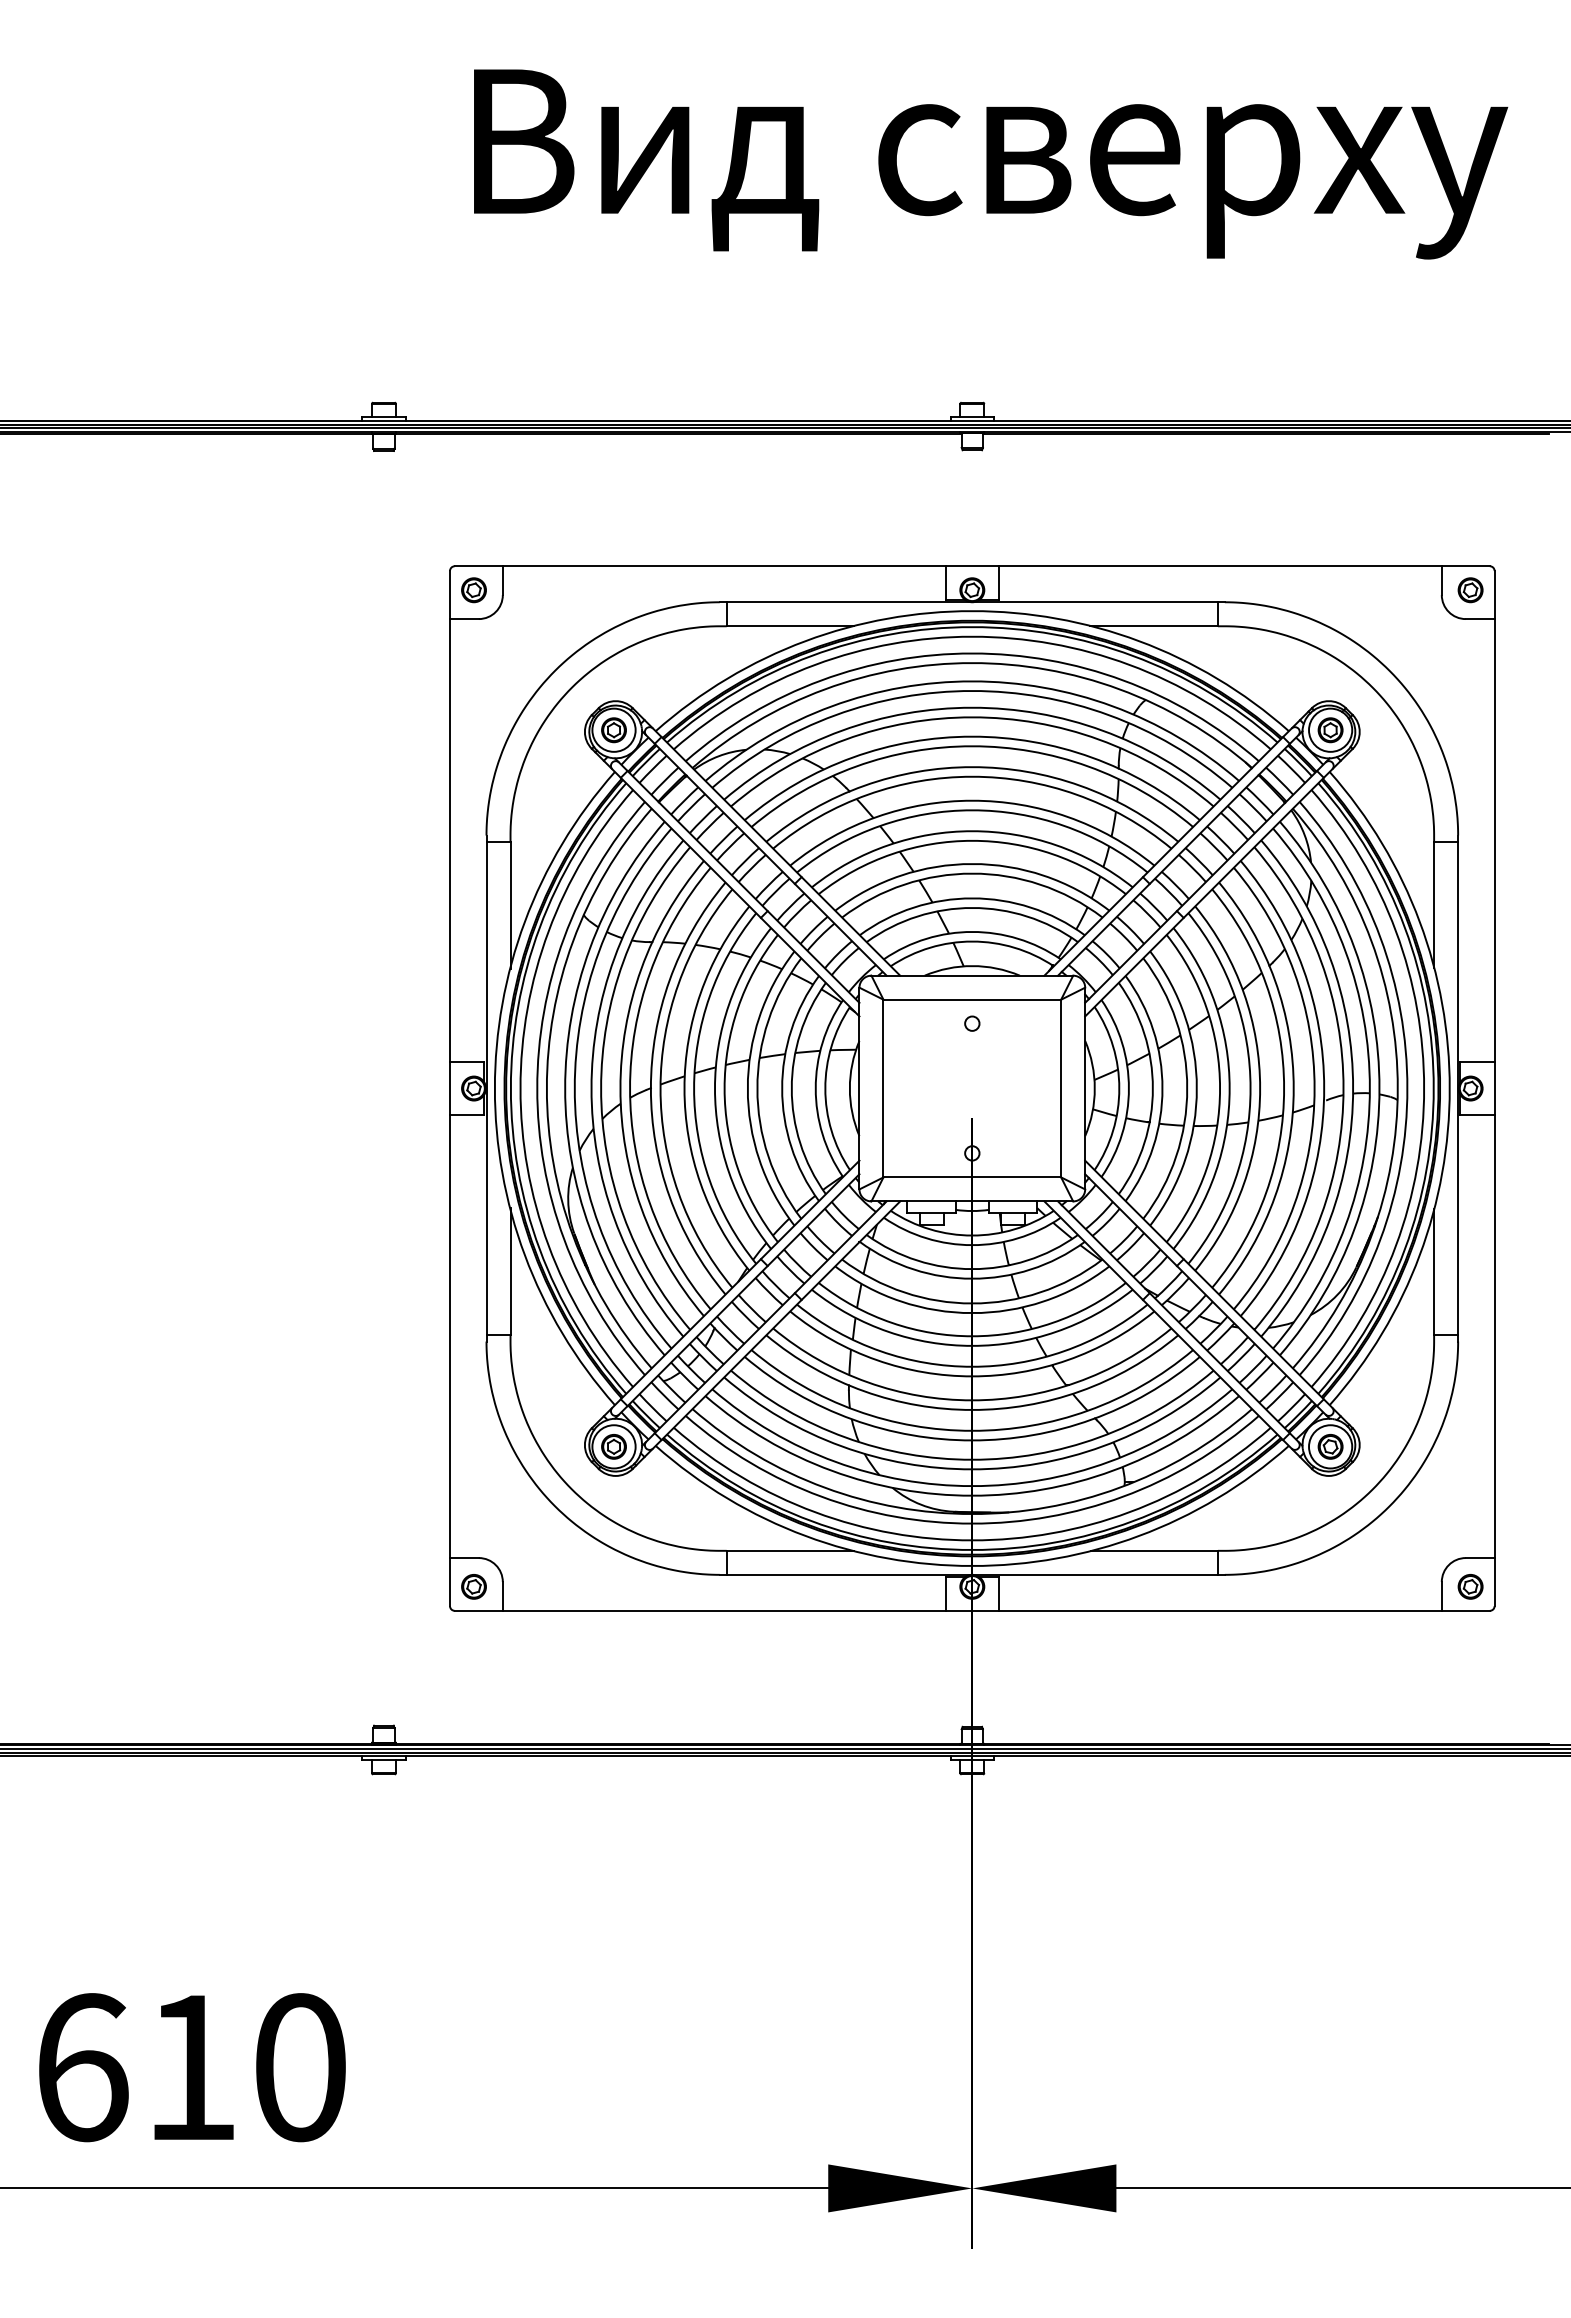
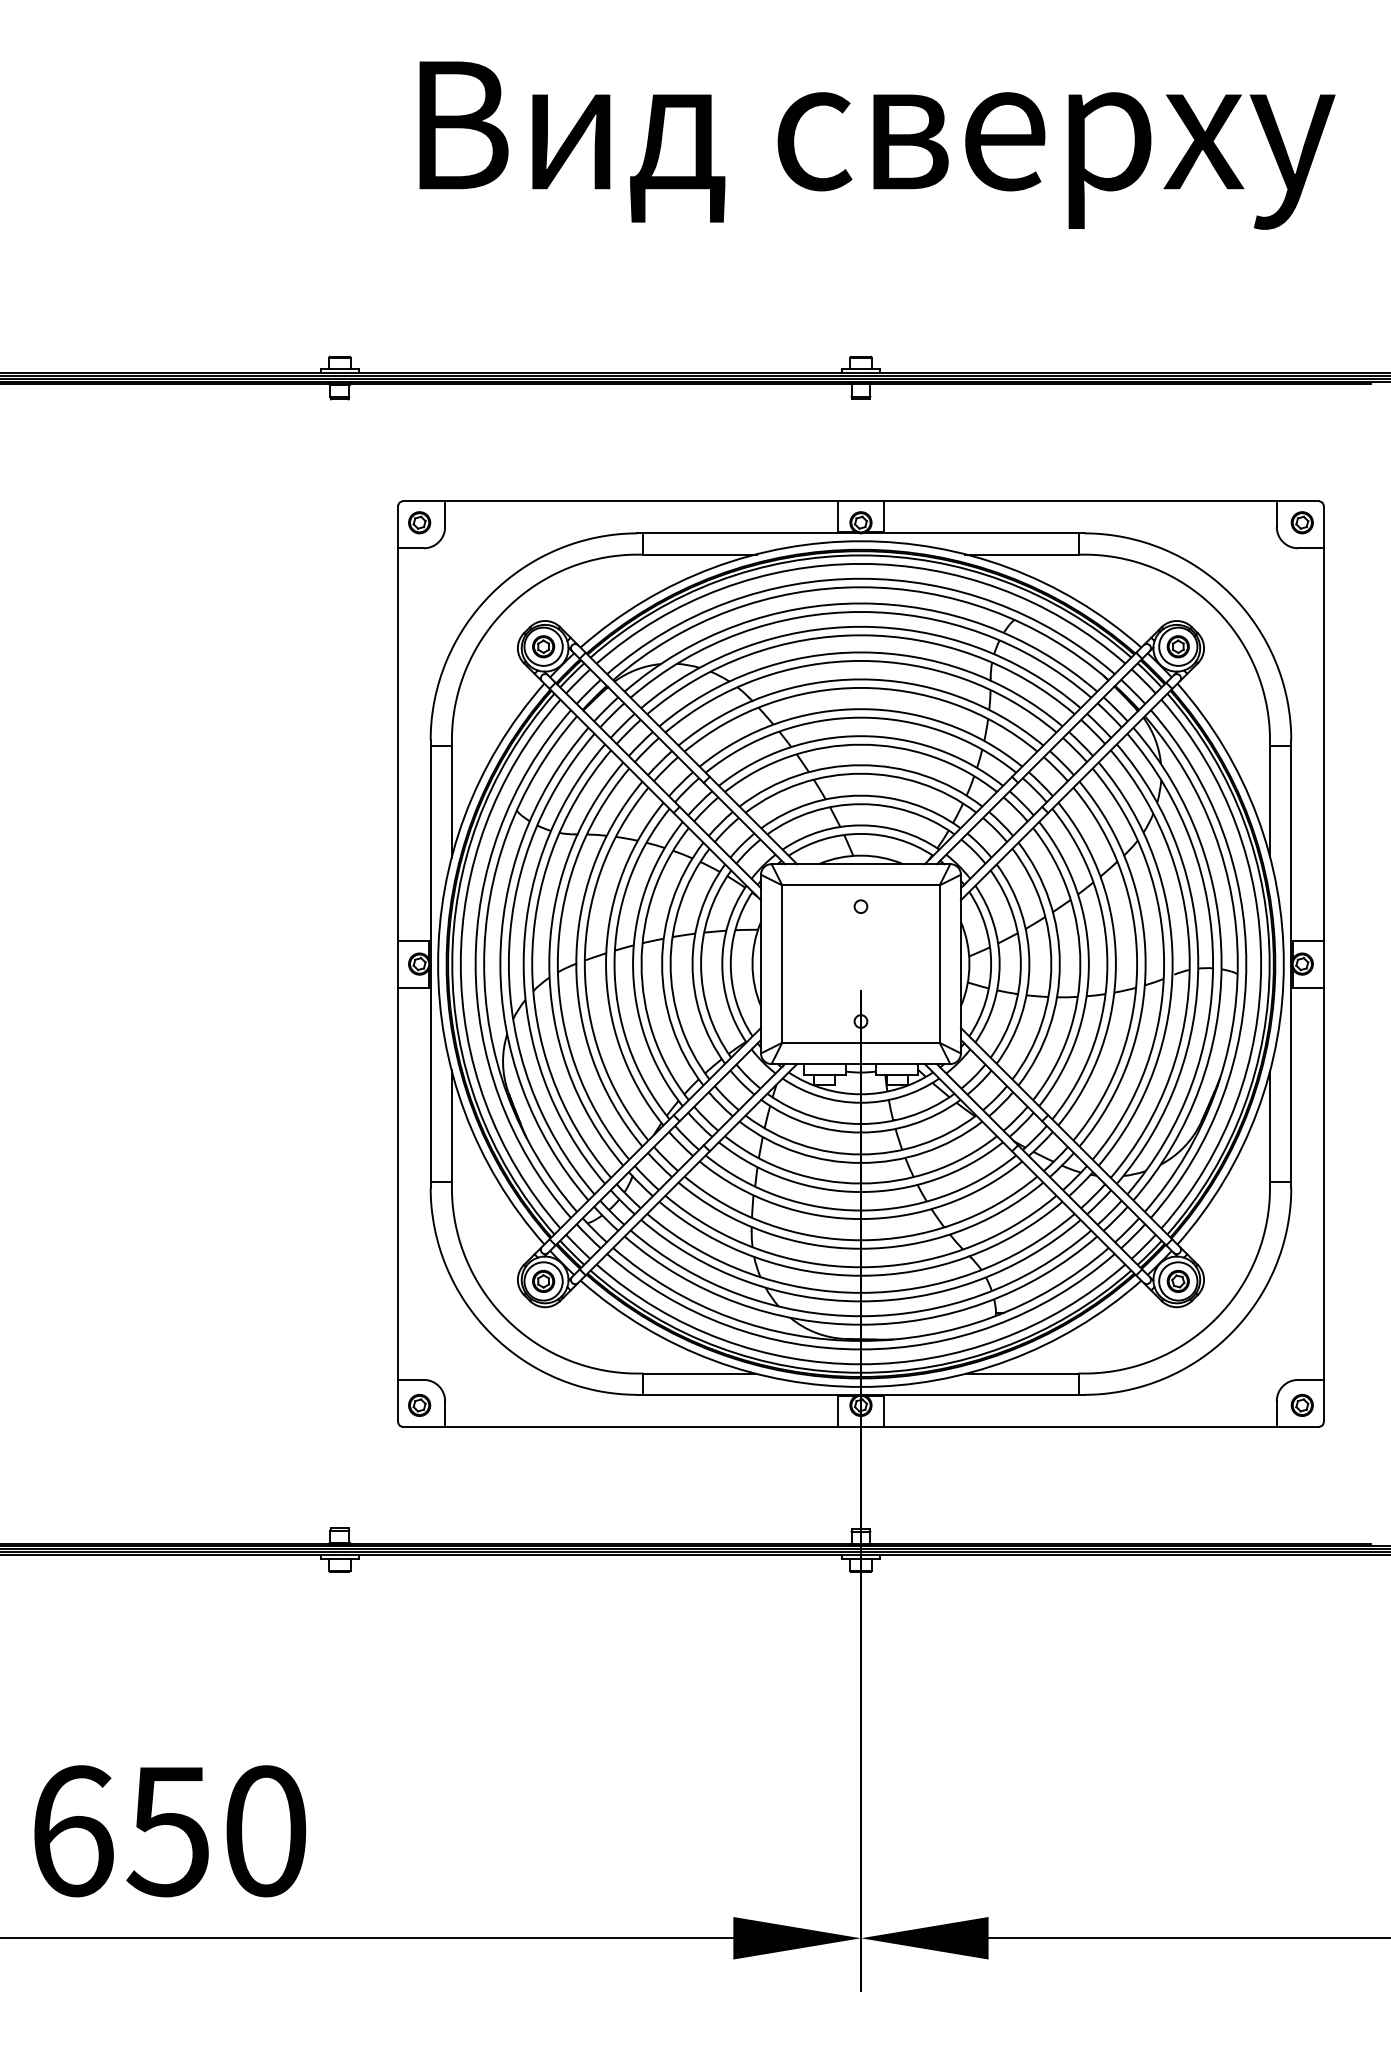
text: (188, 2068) -> (166, 1832), 610 -> 650

